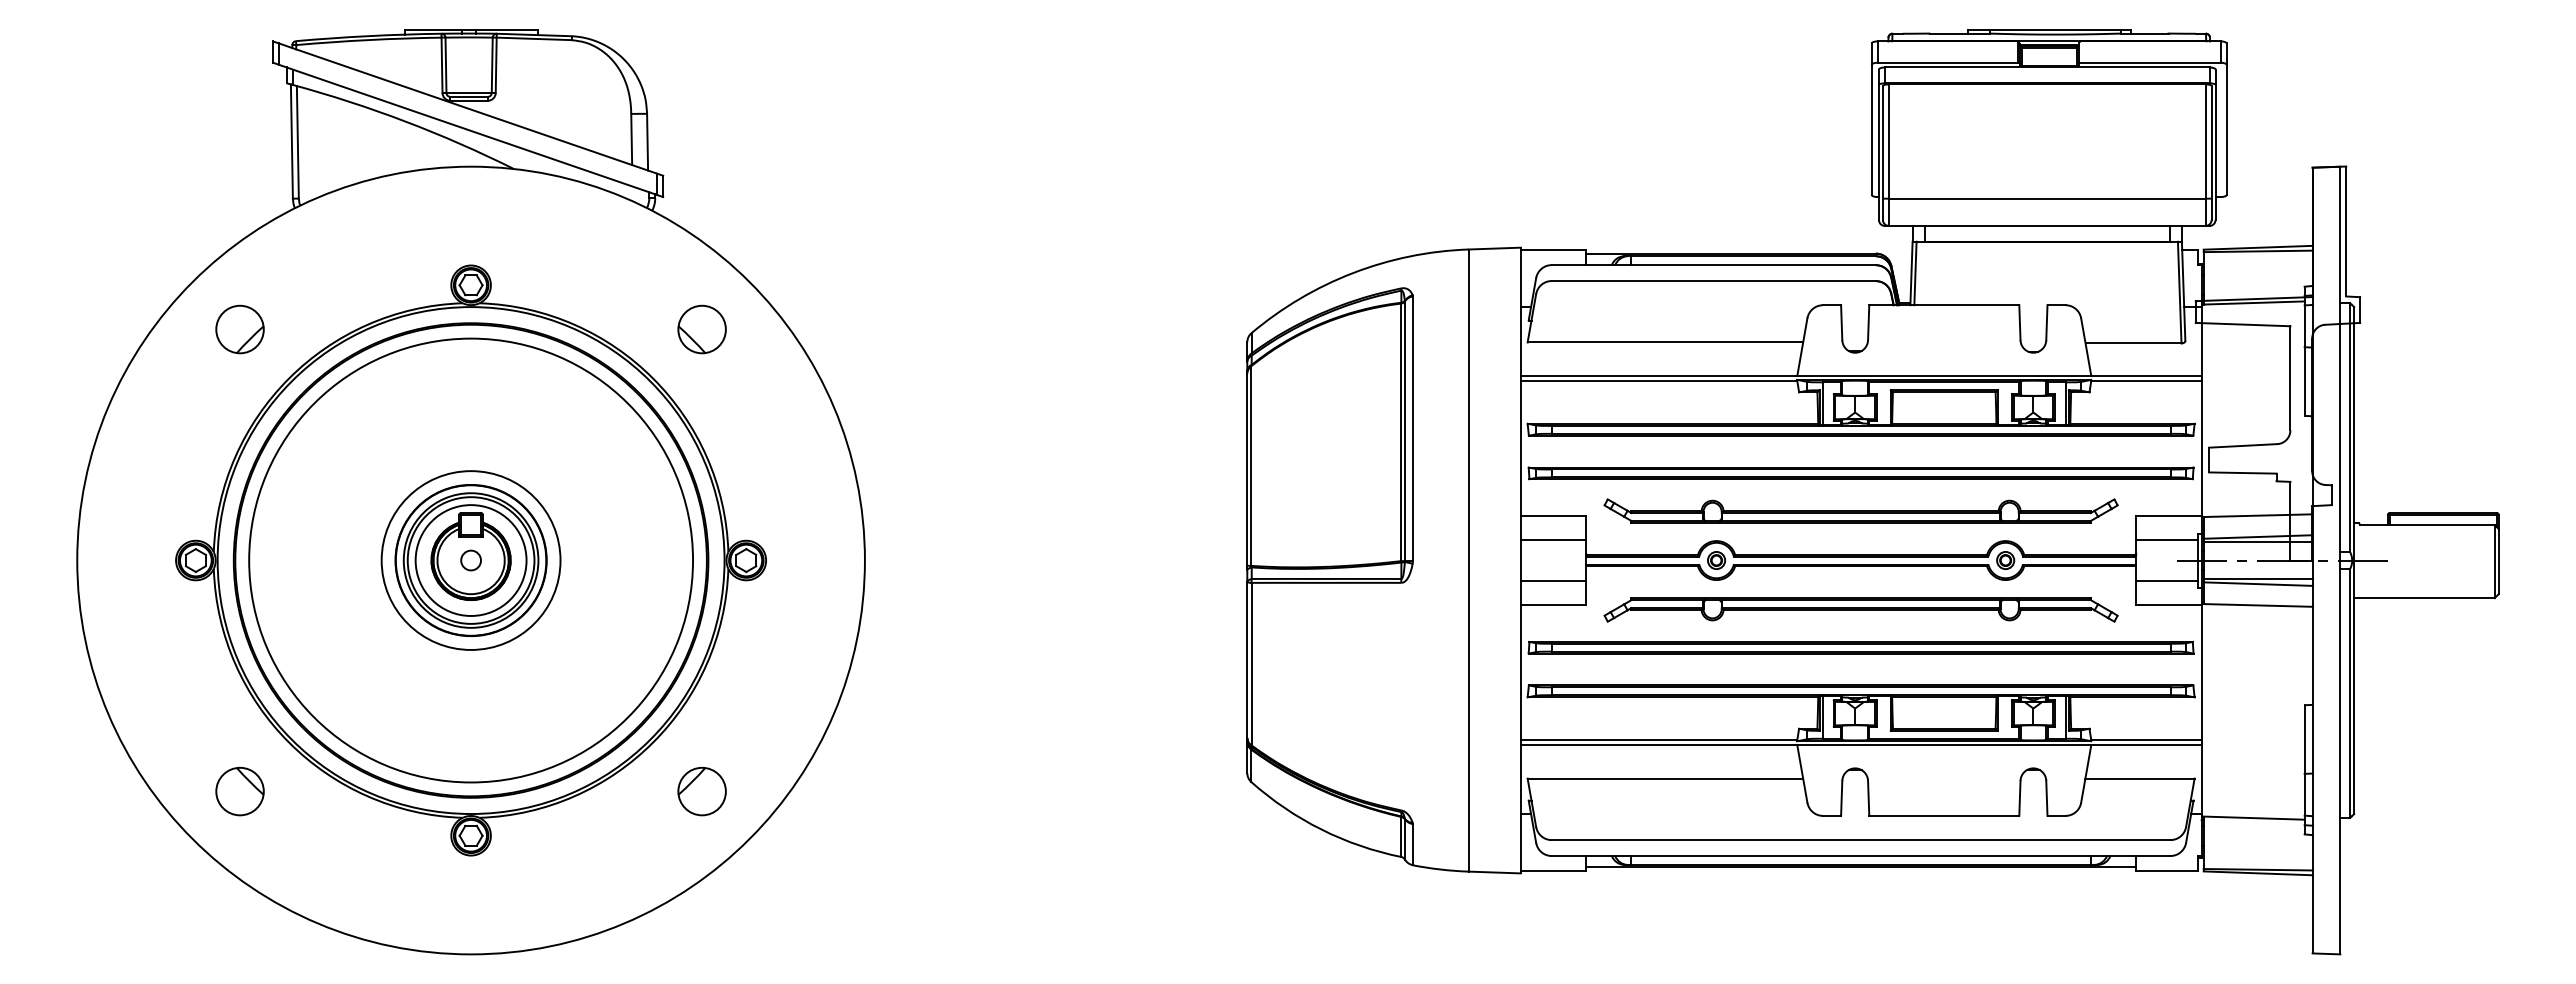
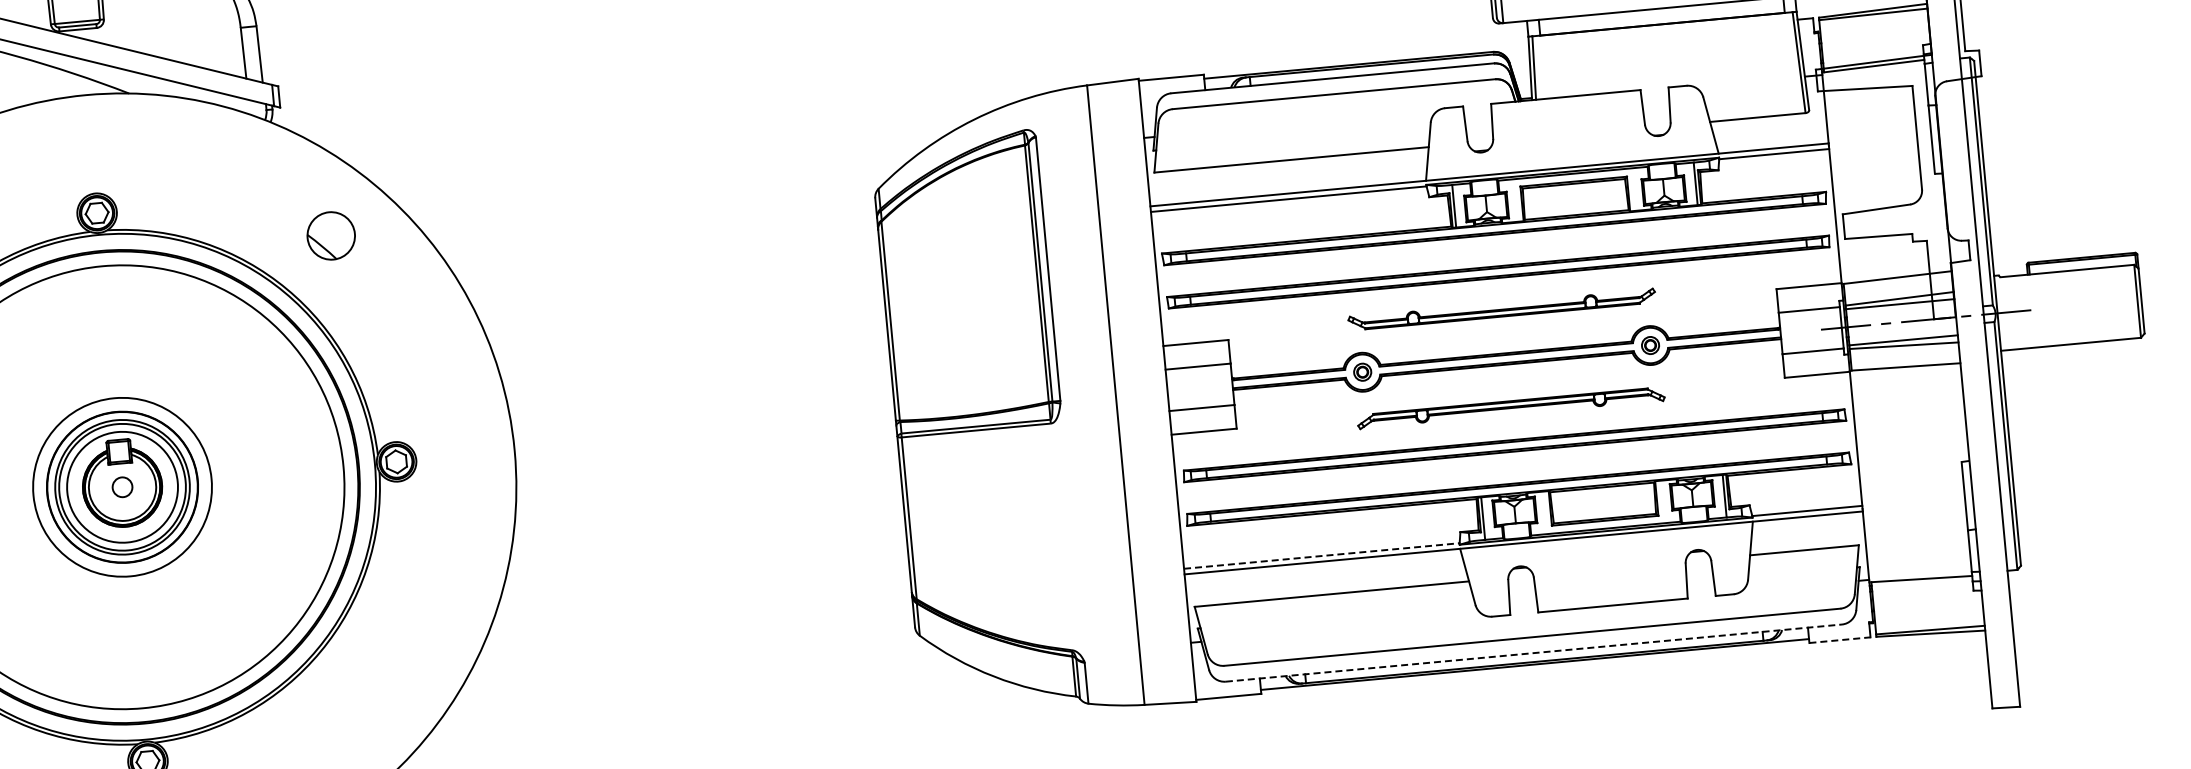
part: (1860, 510) -> (1501, 309), size x0.6
part: (1860, 609) -> (1510, 407), size x0.6
line: (1659, 739) -> (1322, 555), solid -> dashed
part: (701, 791) -> (373, 695), removed
line: (1861, 856) -> (1534, 653), solid -> dashed
line: (2167, 871) -> (1840, 640), solid -> dashed

